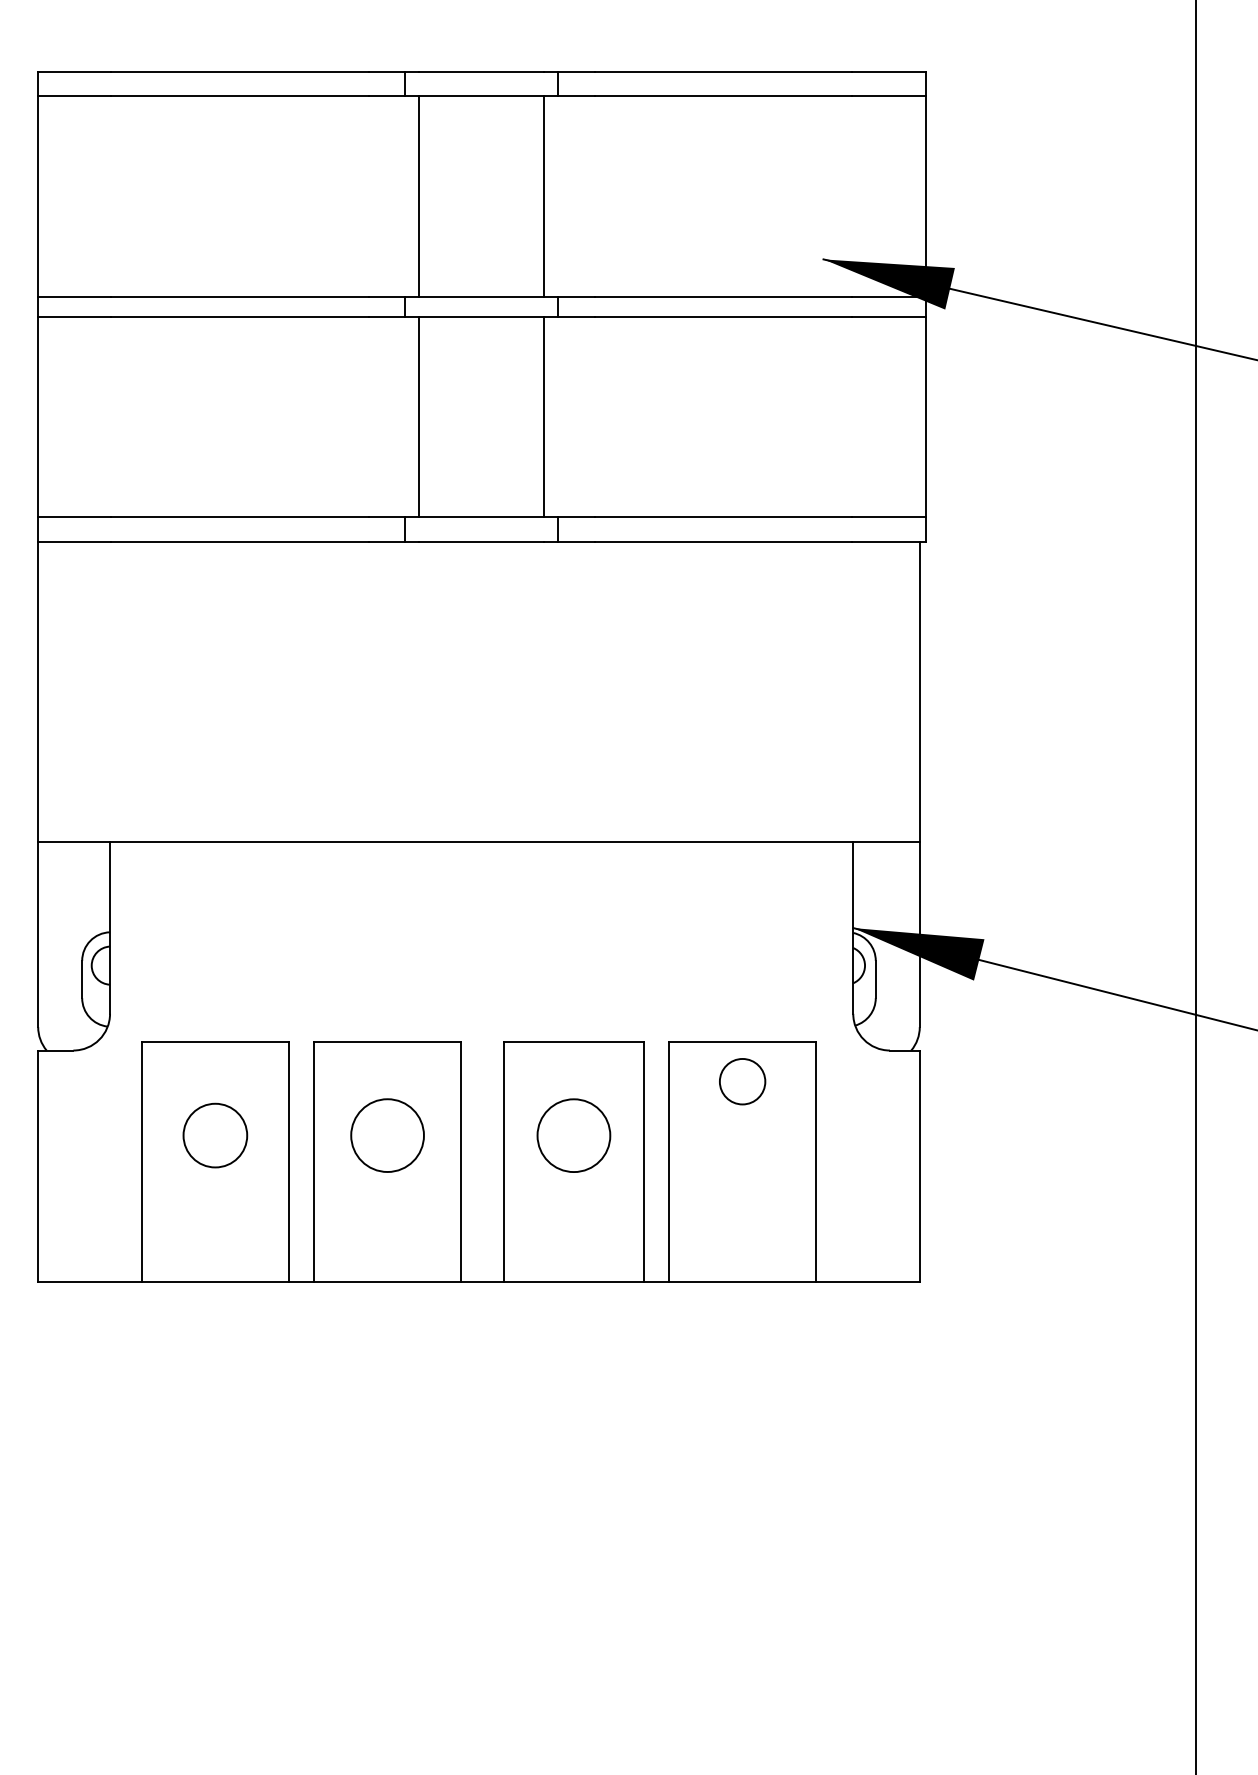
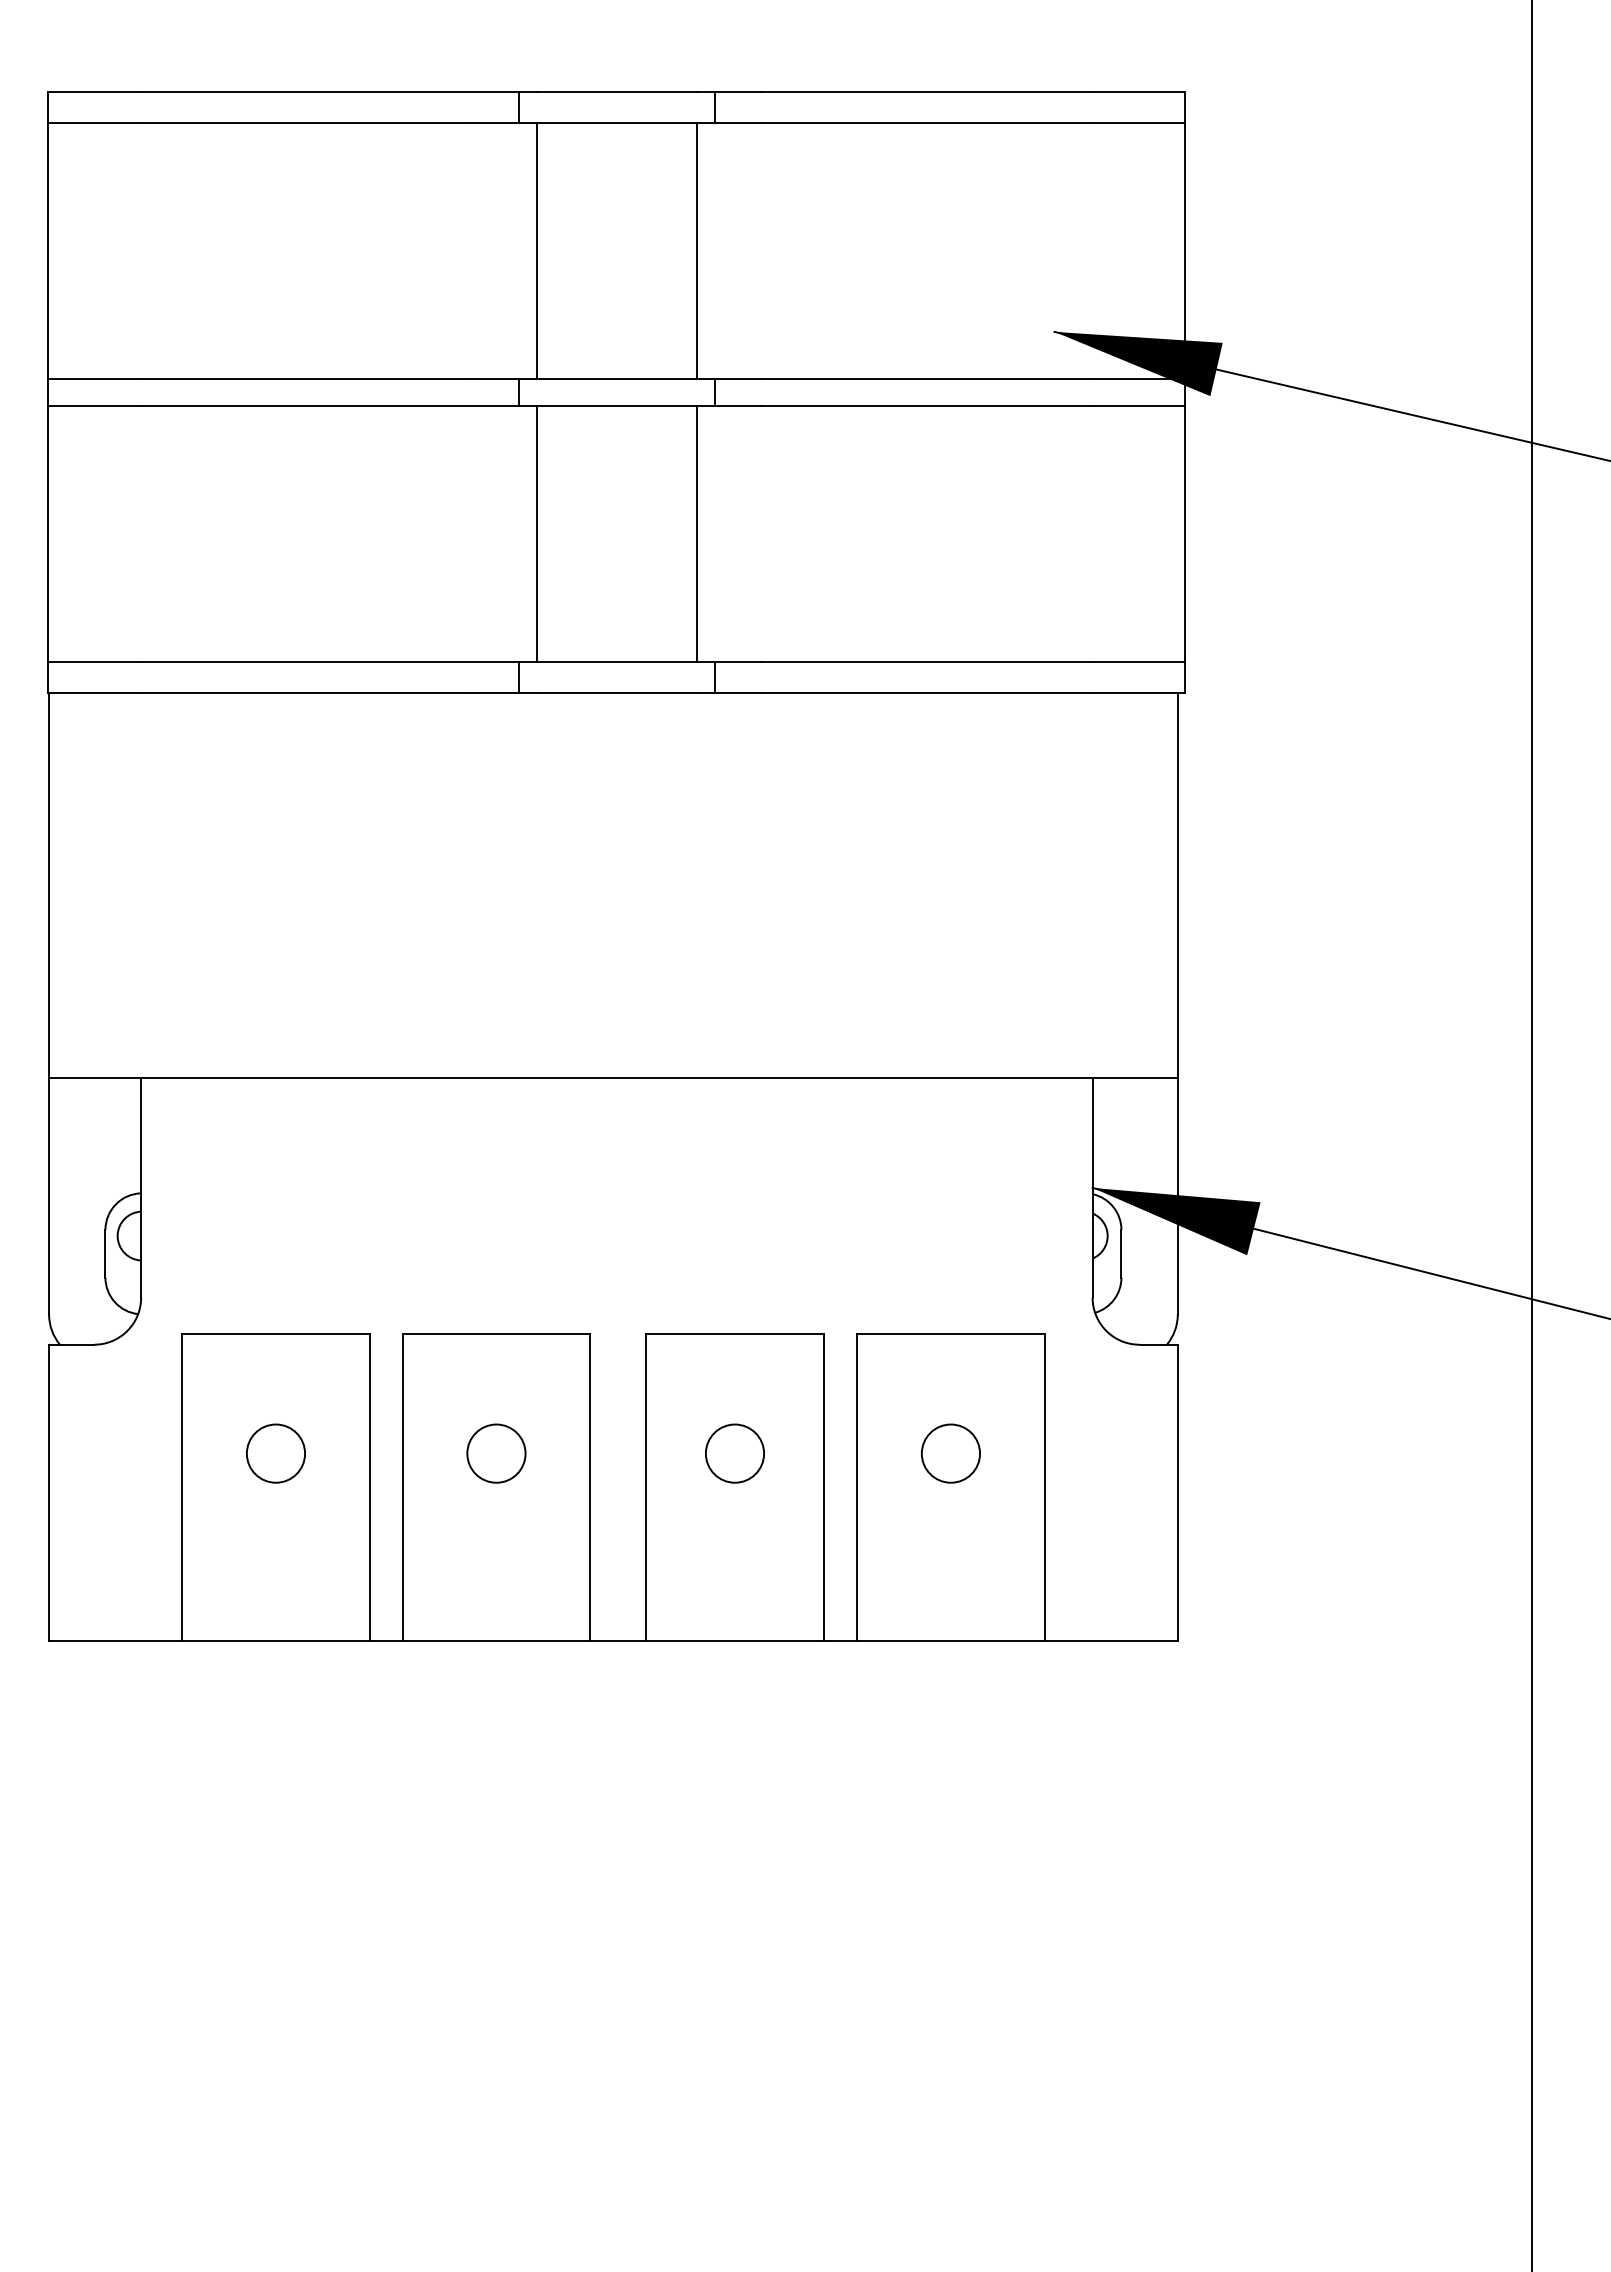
circle: (742, 1081) -> (950, 1453), moved
circle: (215, 1135) -> (275, 1453), size x0.71
circle: (387, 1135) -> (496, 1453), size x0.62
circle: (573, 1135) -> (734, 1453), size x0.62

